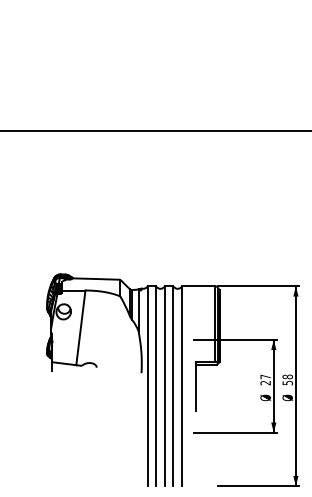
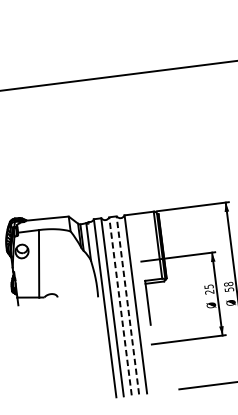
text: (265, 376) -> (208, 286), 27 -> 25
line: (164, 385) -> (119, 305), solid -> dashed
line: (173, 385) -> (127, 304), solid -> dashed

